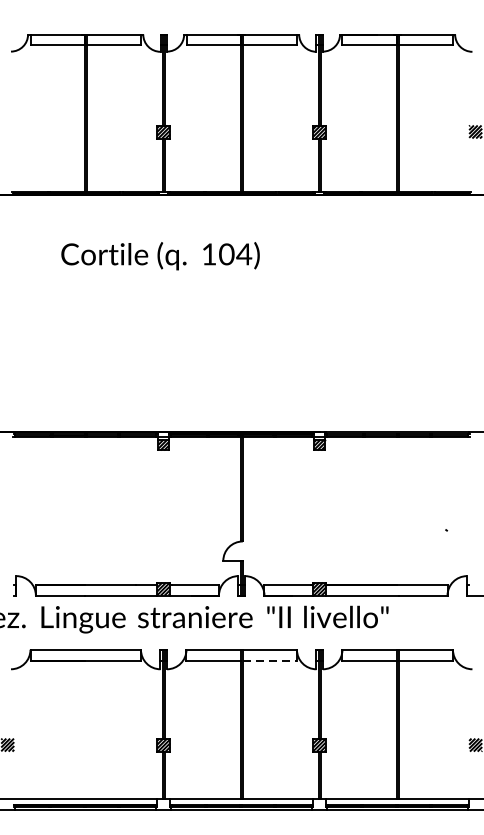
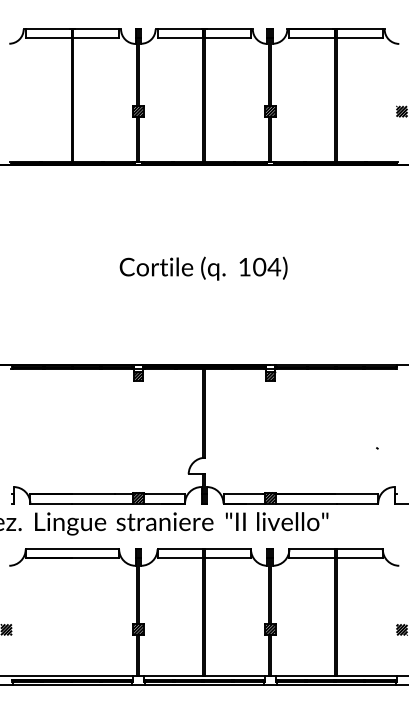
text: (160, 255) -> (203, 268), moved
line: (270, 660) -> (228, 558), dashed -> solid

